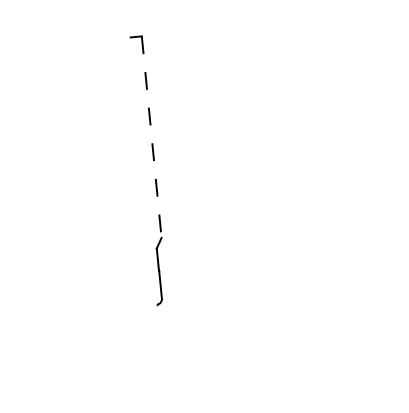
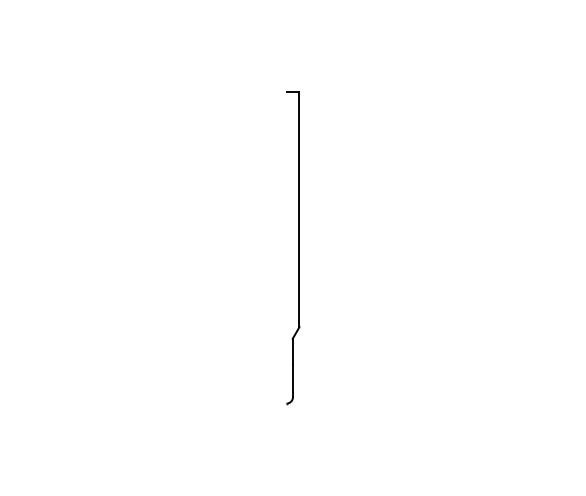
line: (151, 137) -> (299, 210), dashed -> solid

